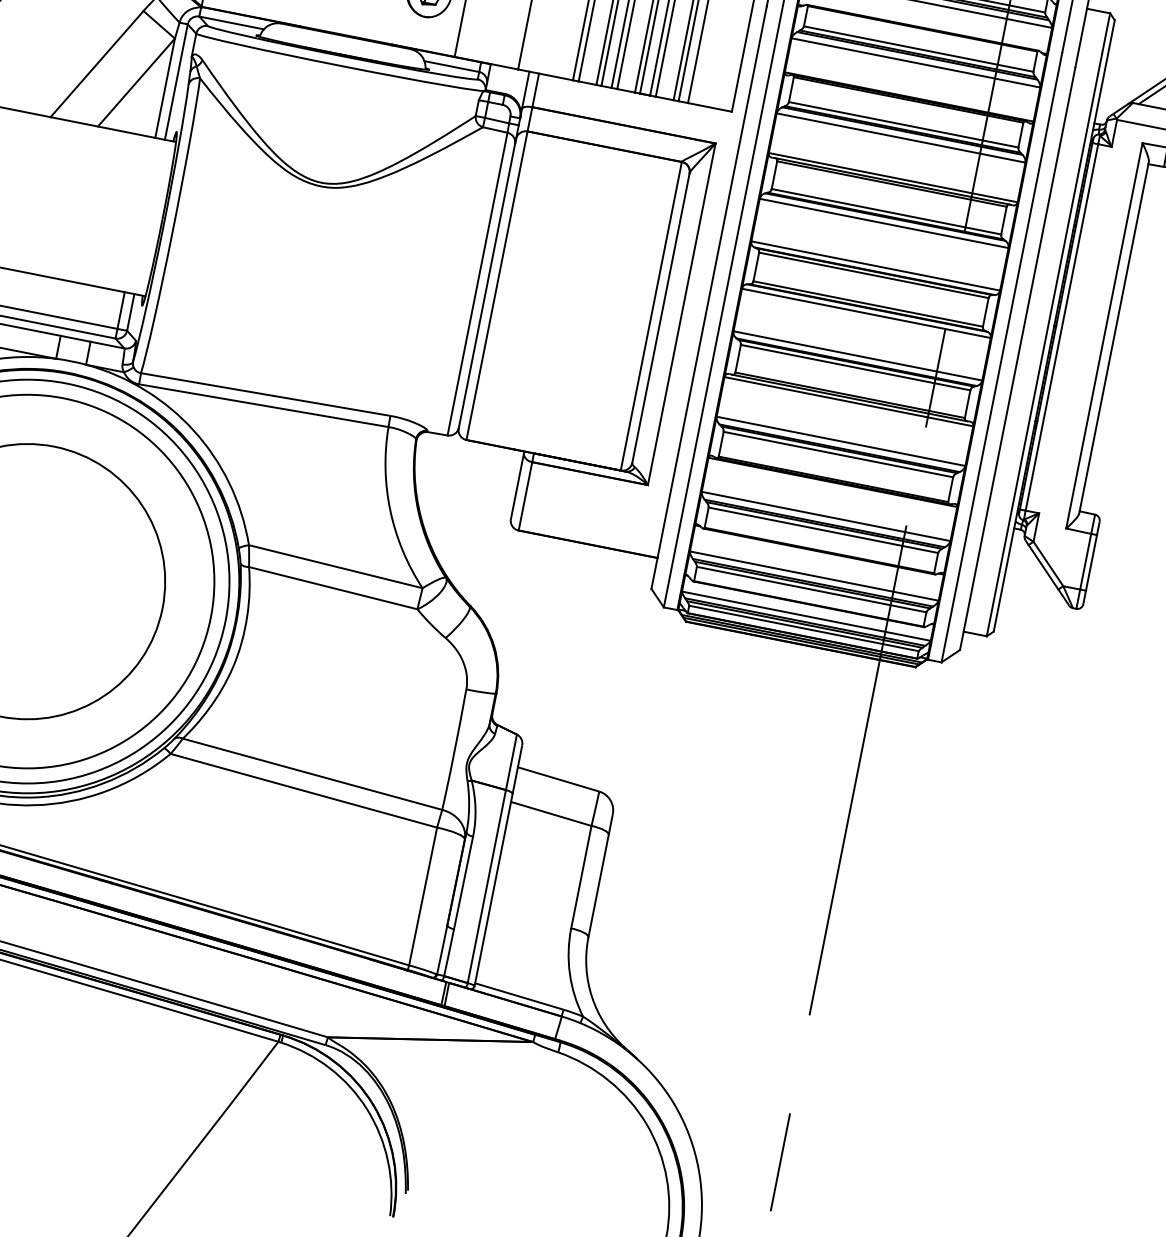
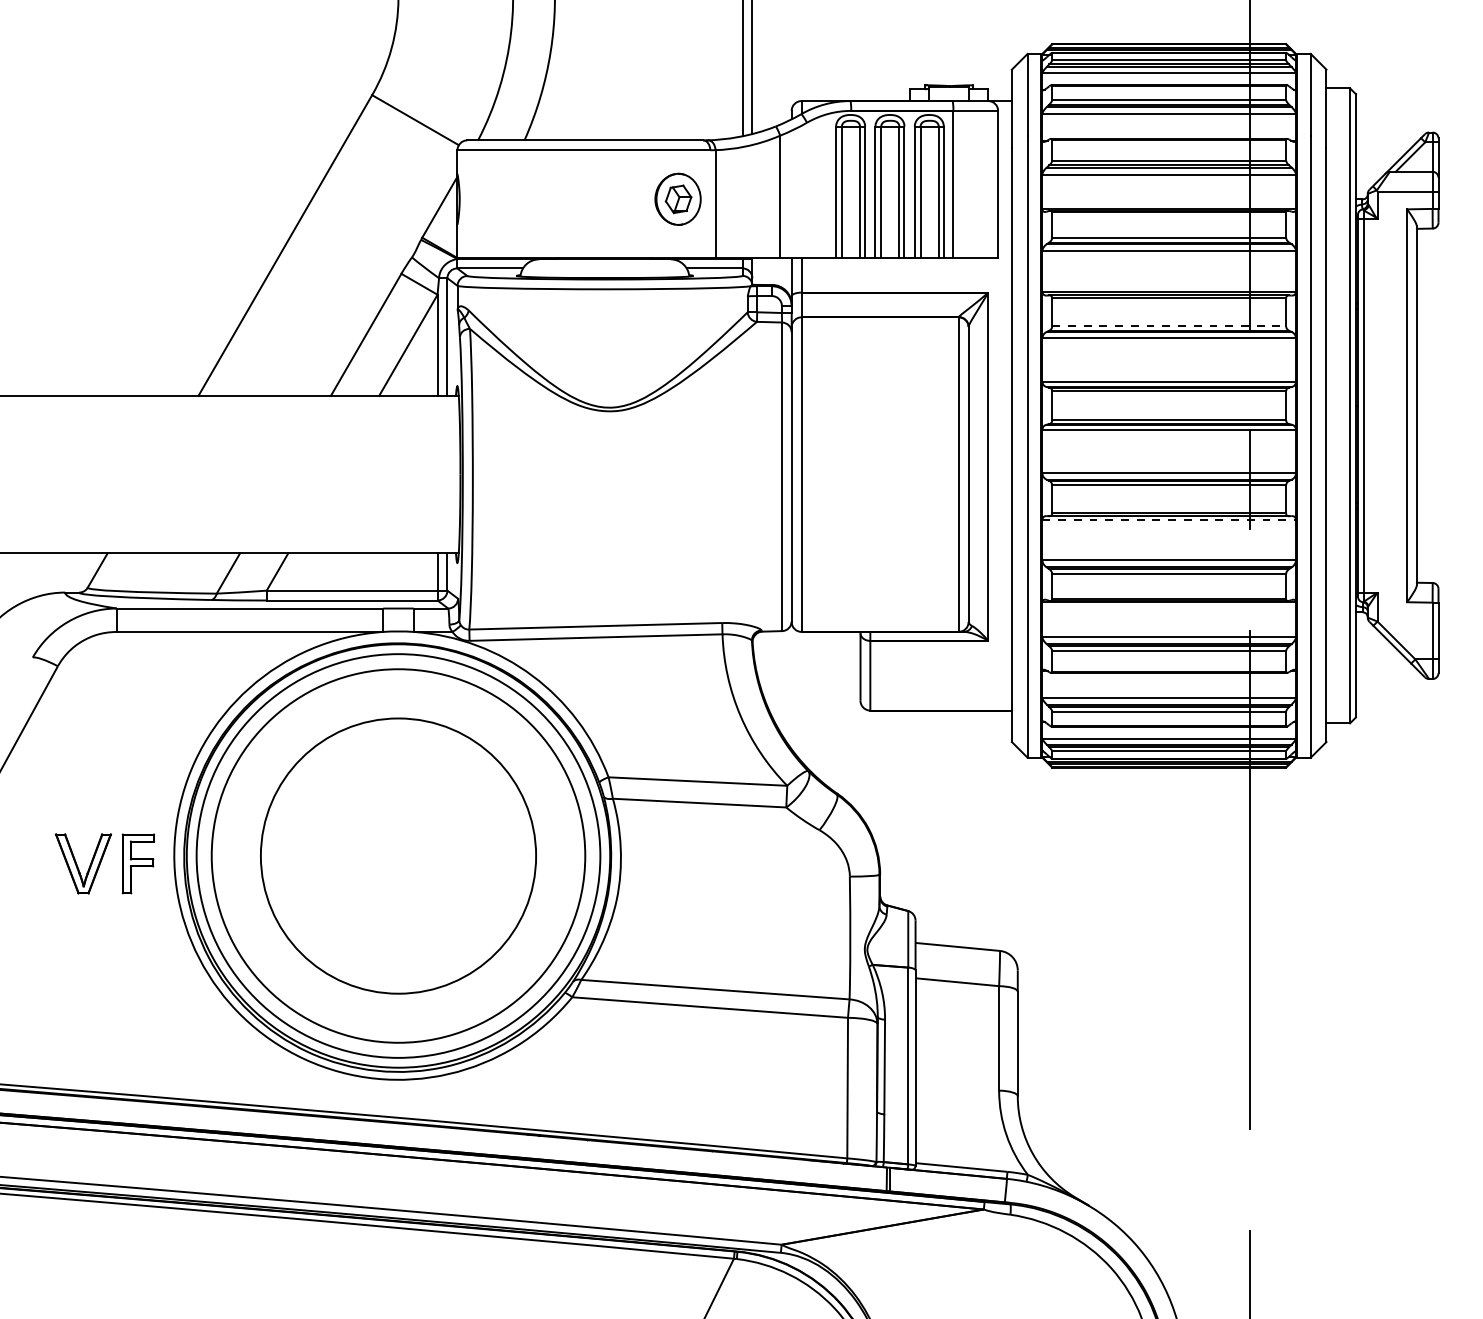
line: (886, 211) -> (1169, 326), solid -> dashed
line: (849, 402) -> (1169, 520), solid -> dashed

